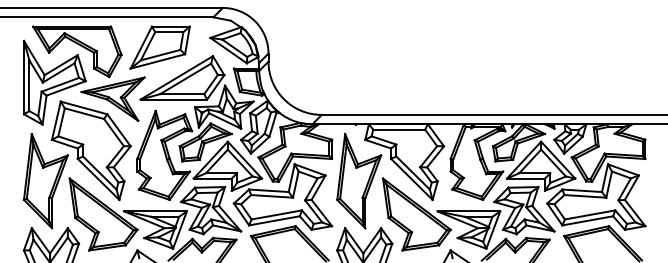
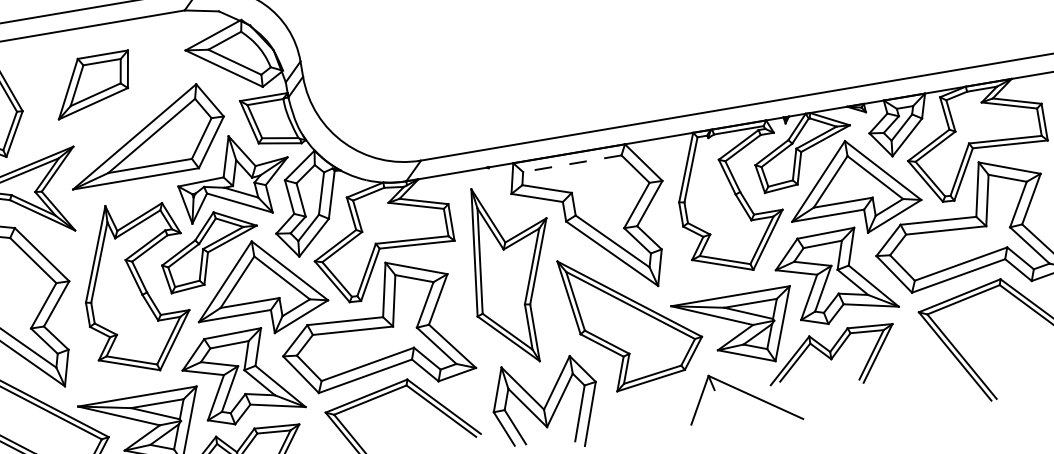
part: (159, 47) -> (92, 84), size x0.7
line: (399, 129) -> (572, 163), solid -> dashed

